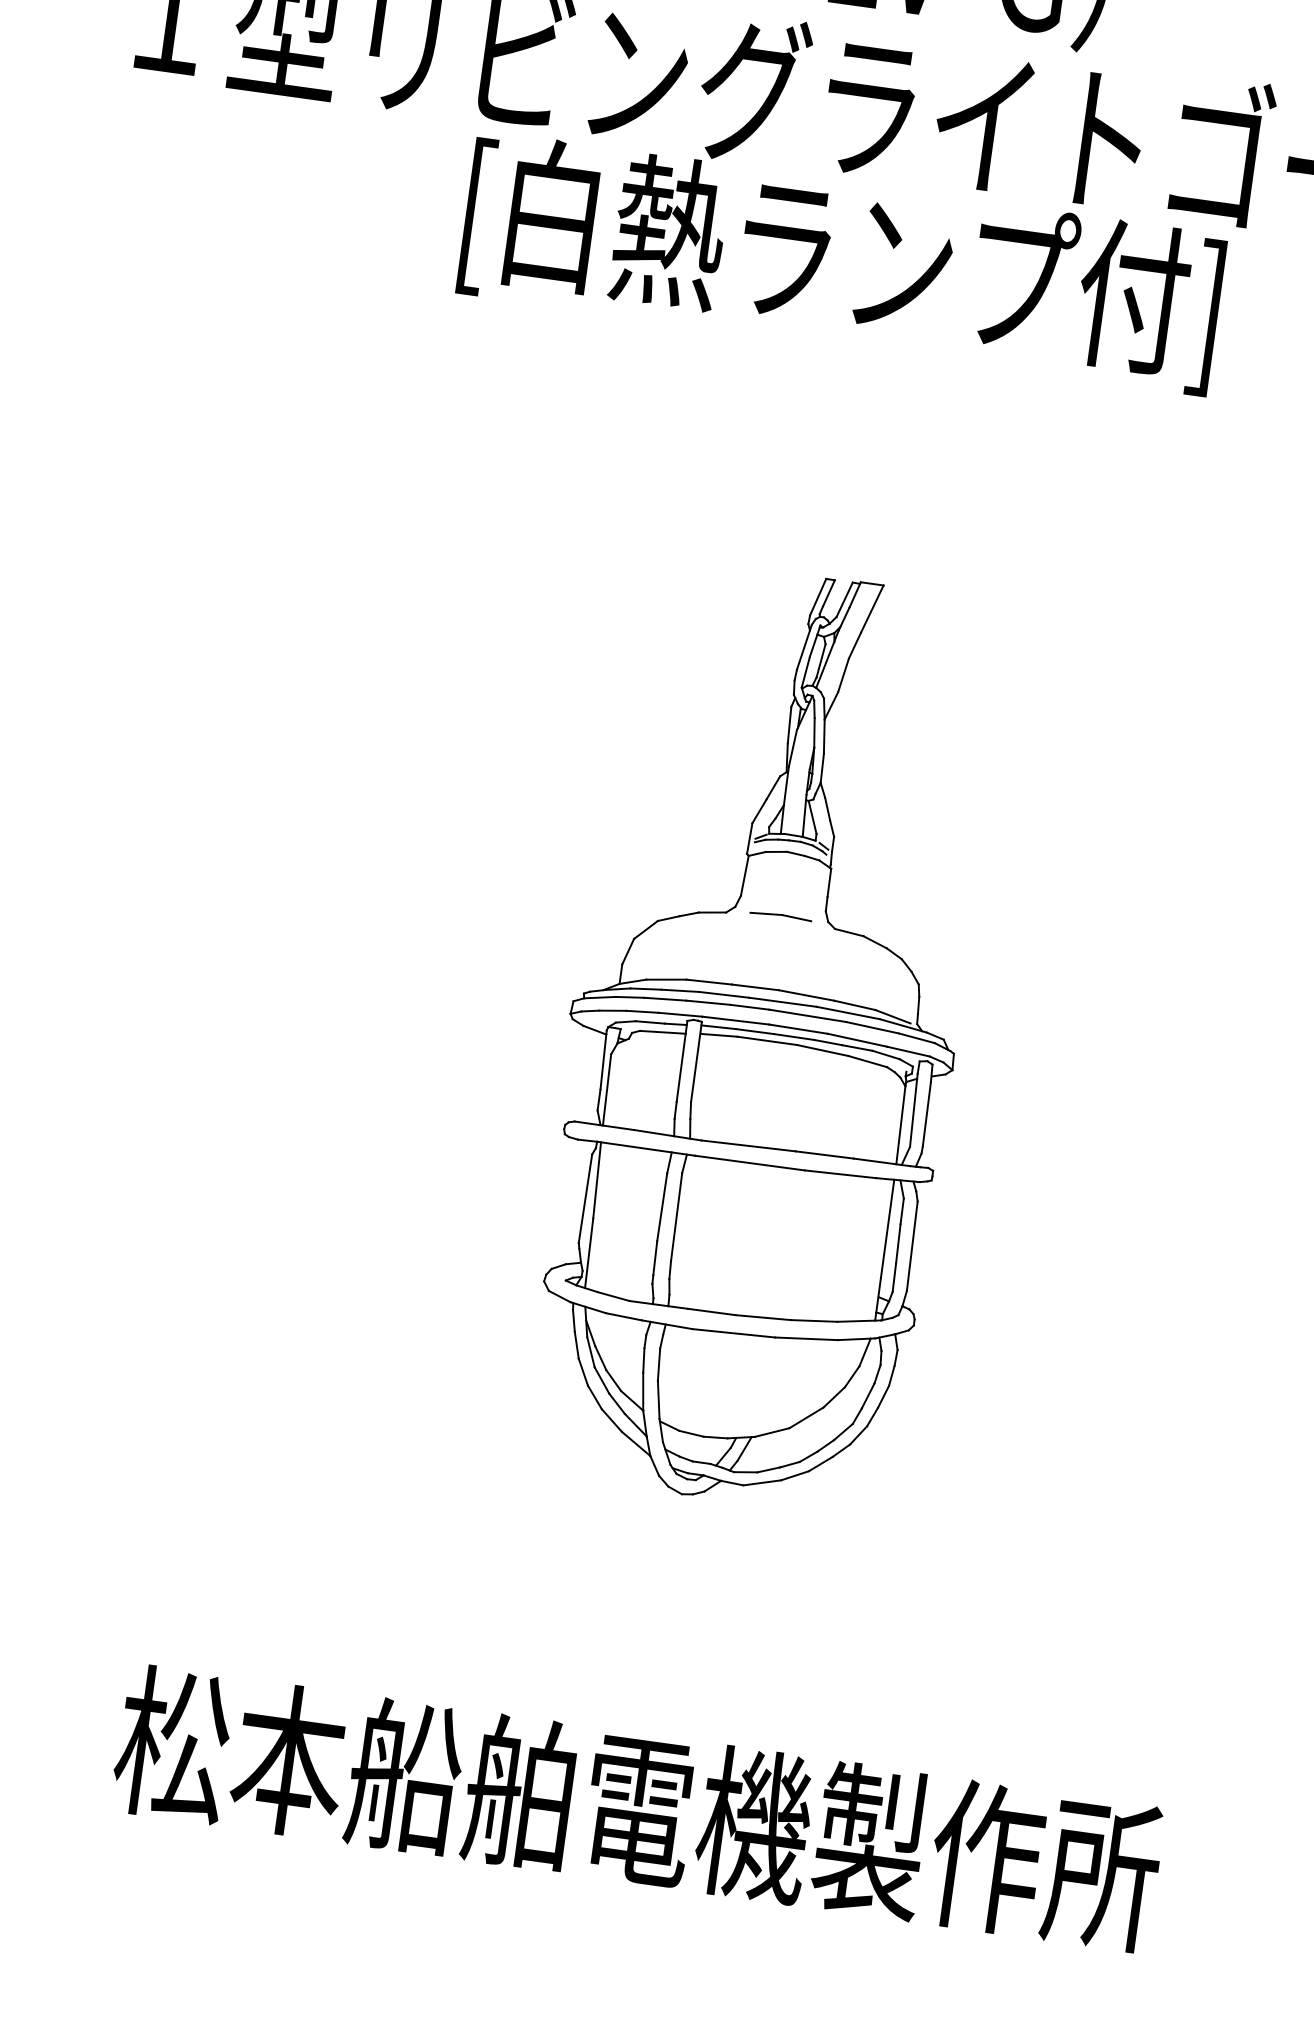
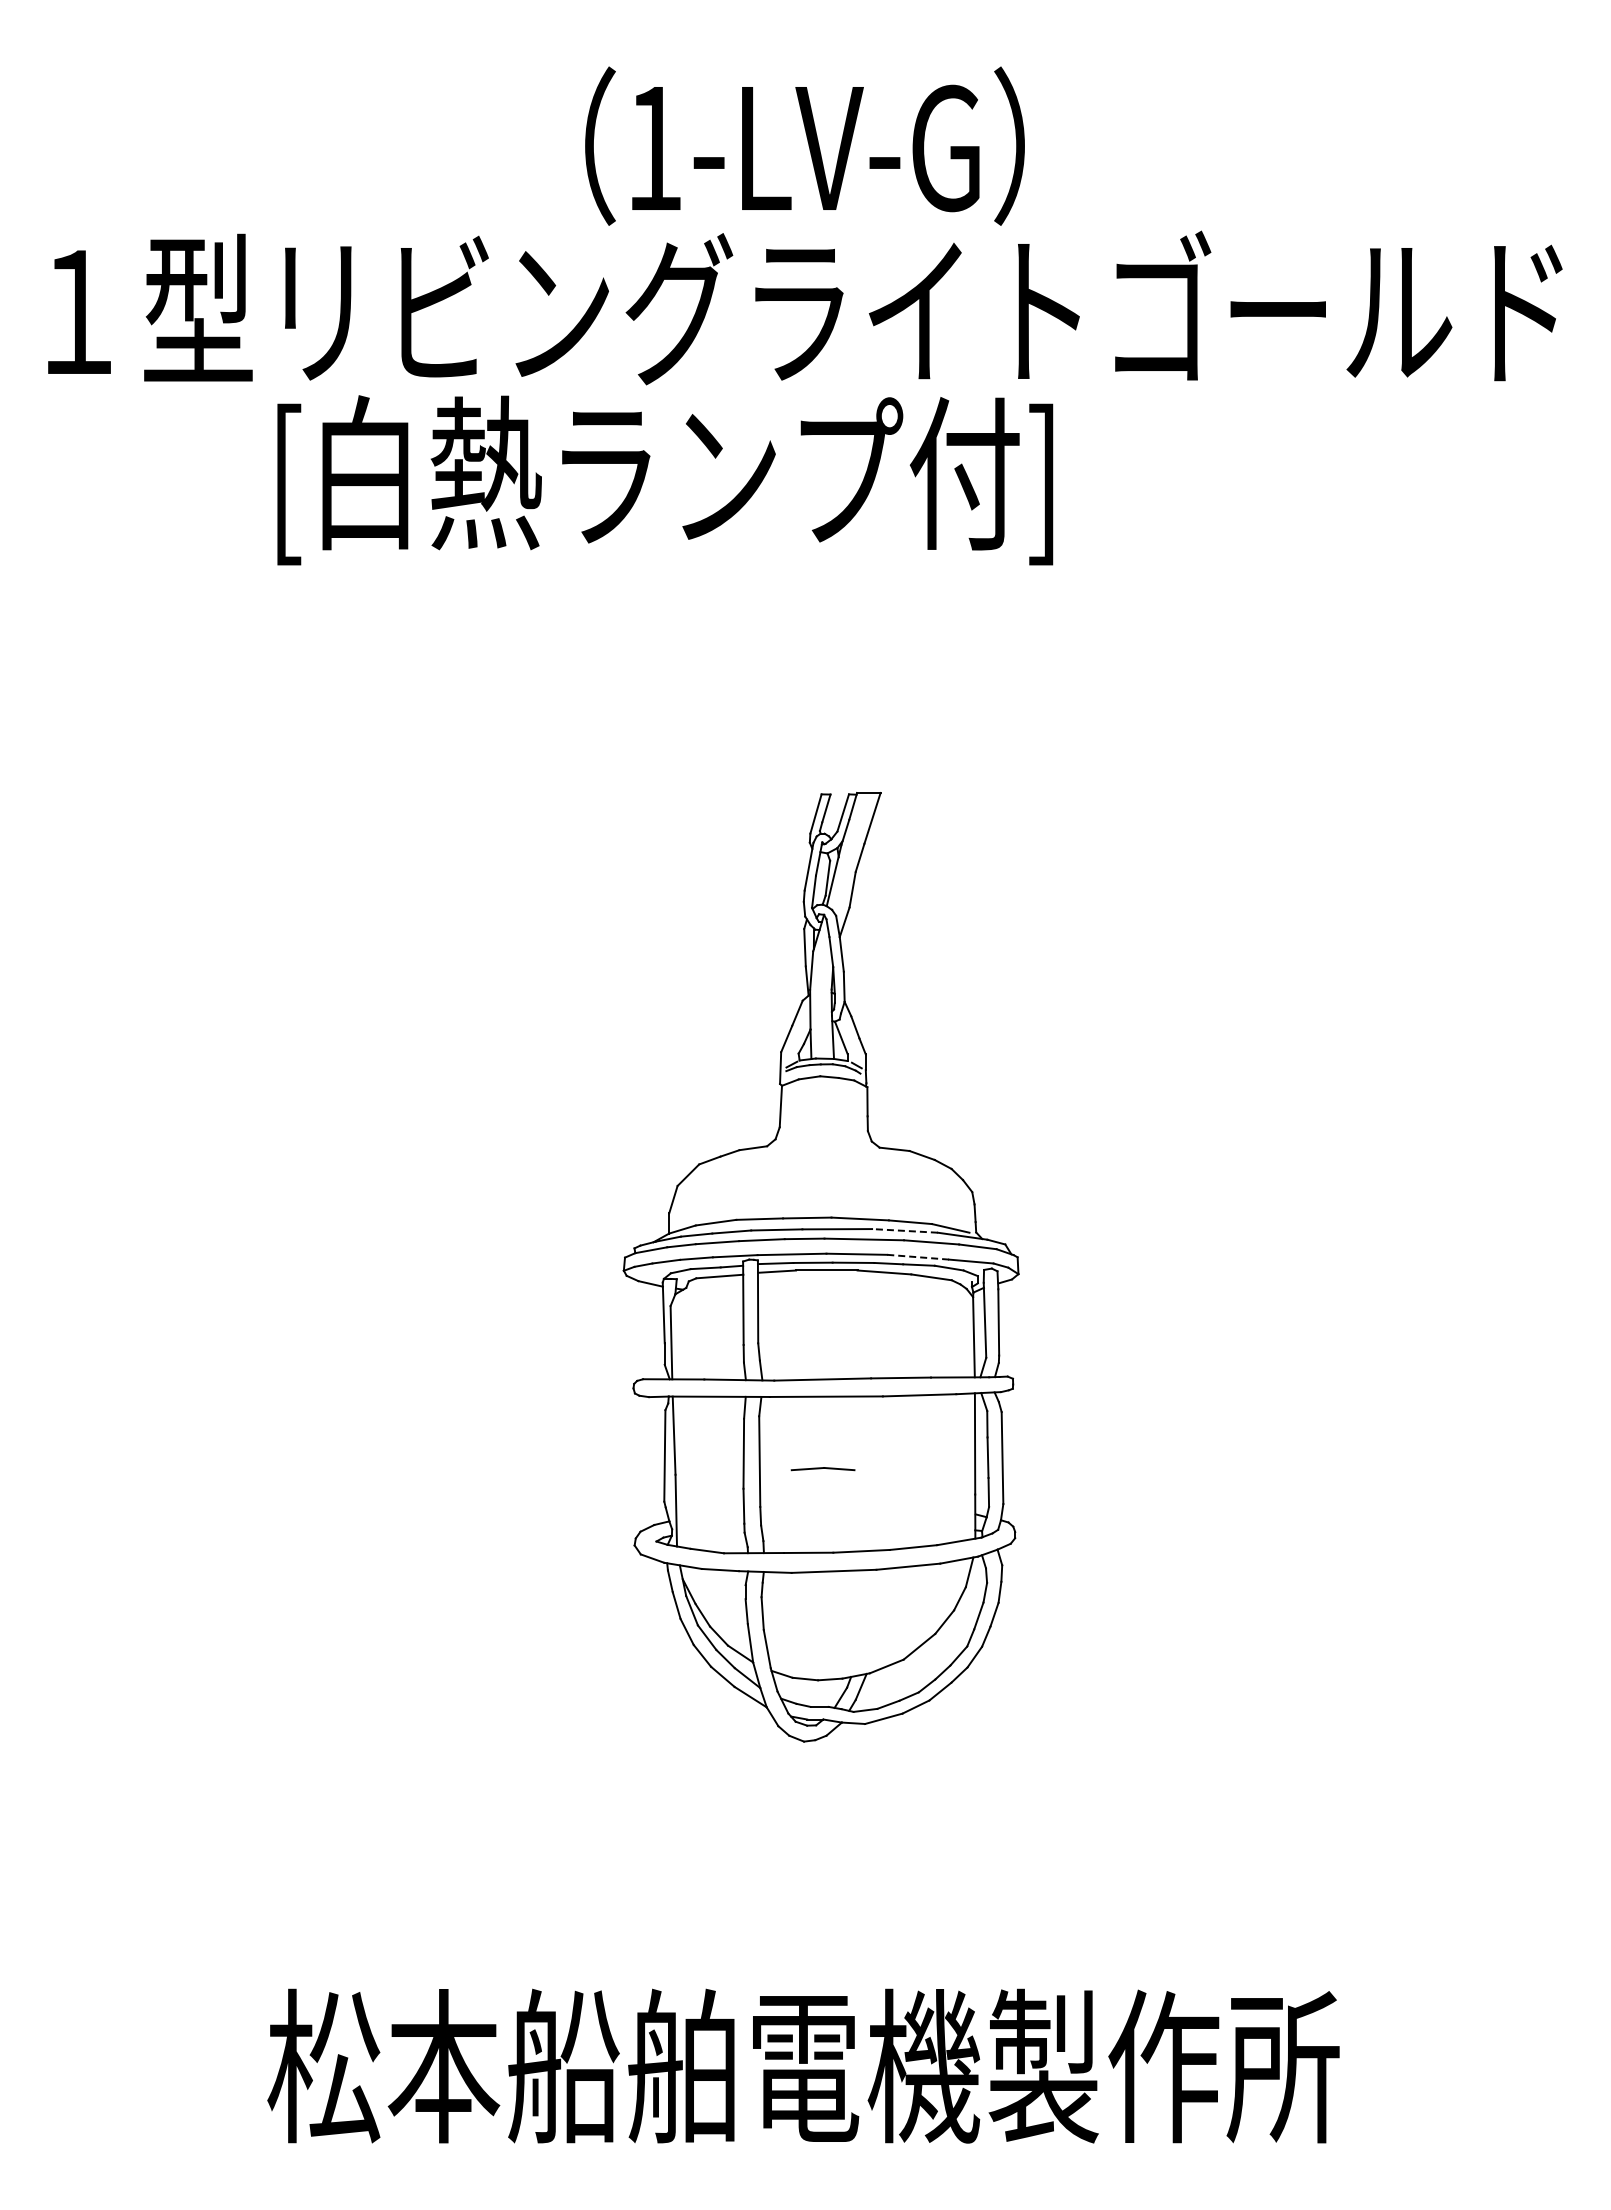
text: (842, 263) -> (665, 480), moved
part: (780, 916) -> (822, 1469), moved
line: (847, 1012) -> (904, 1230), solid -> dashed
line: (856, 1040) -> (917, 1257), solid -> dashed

